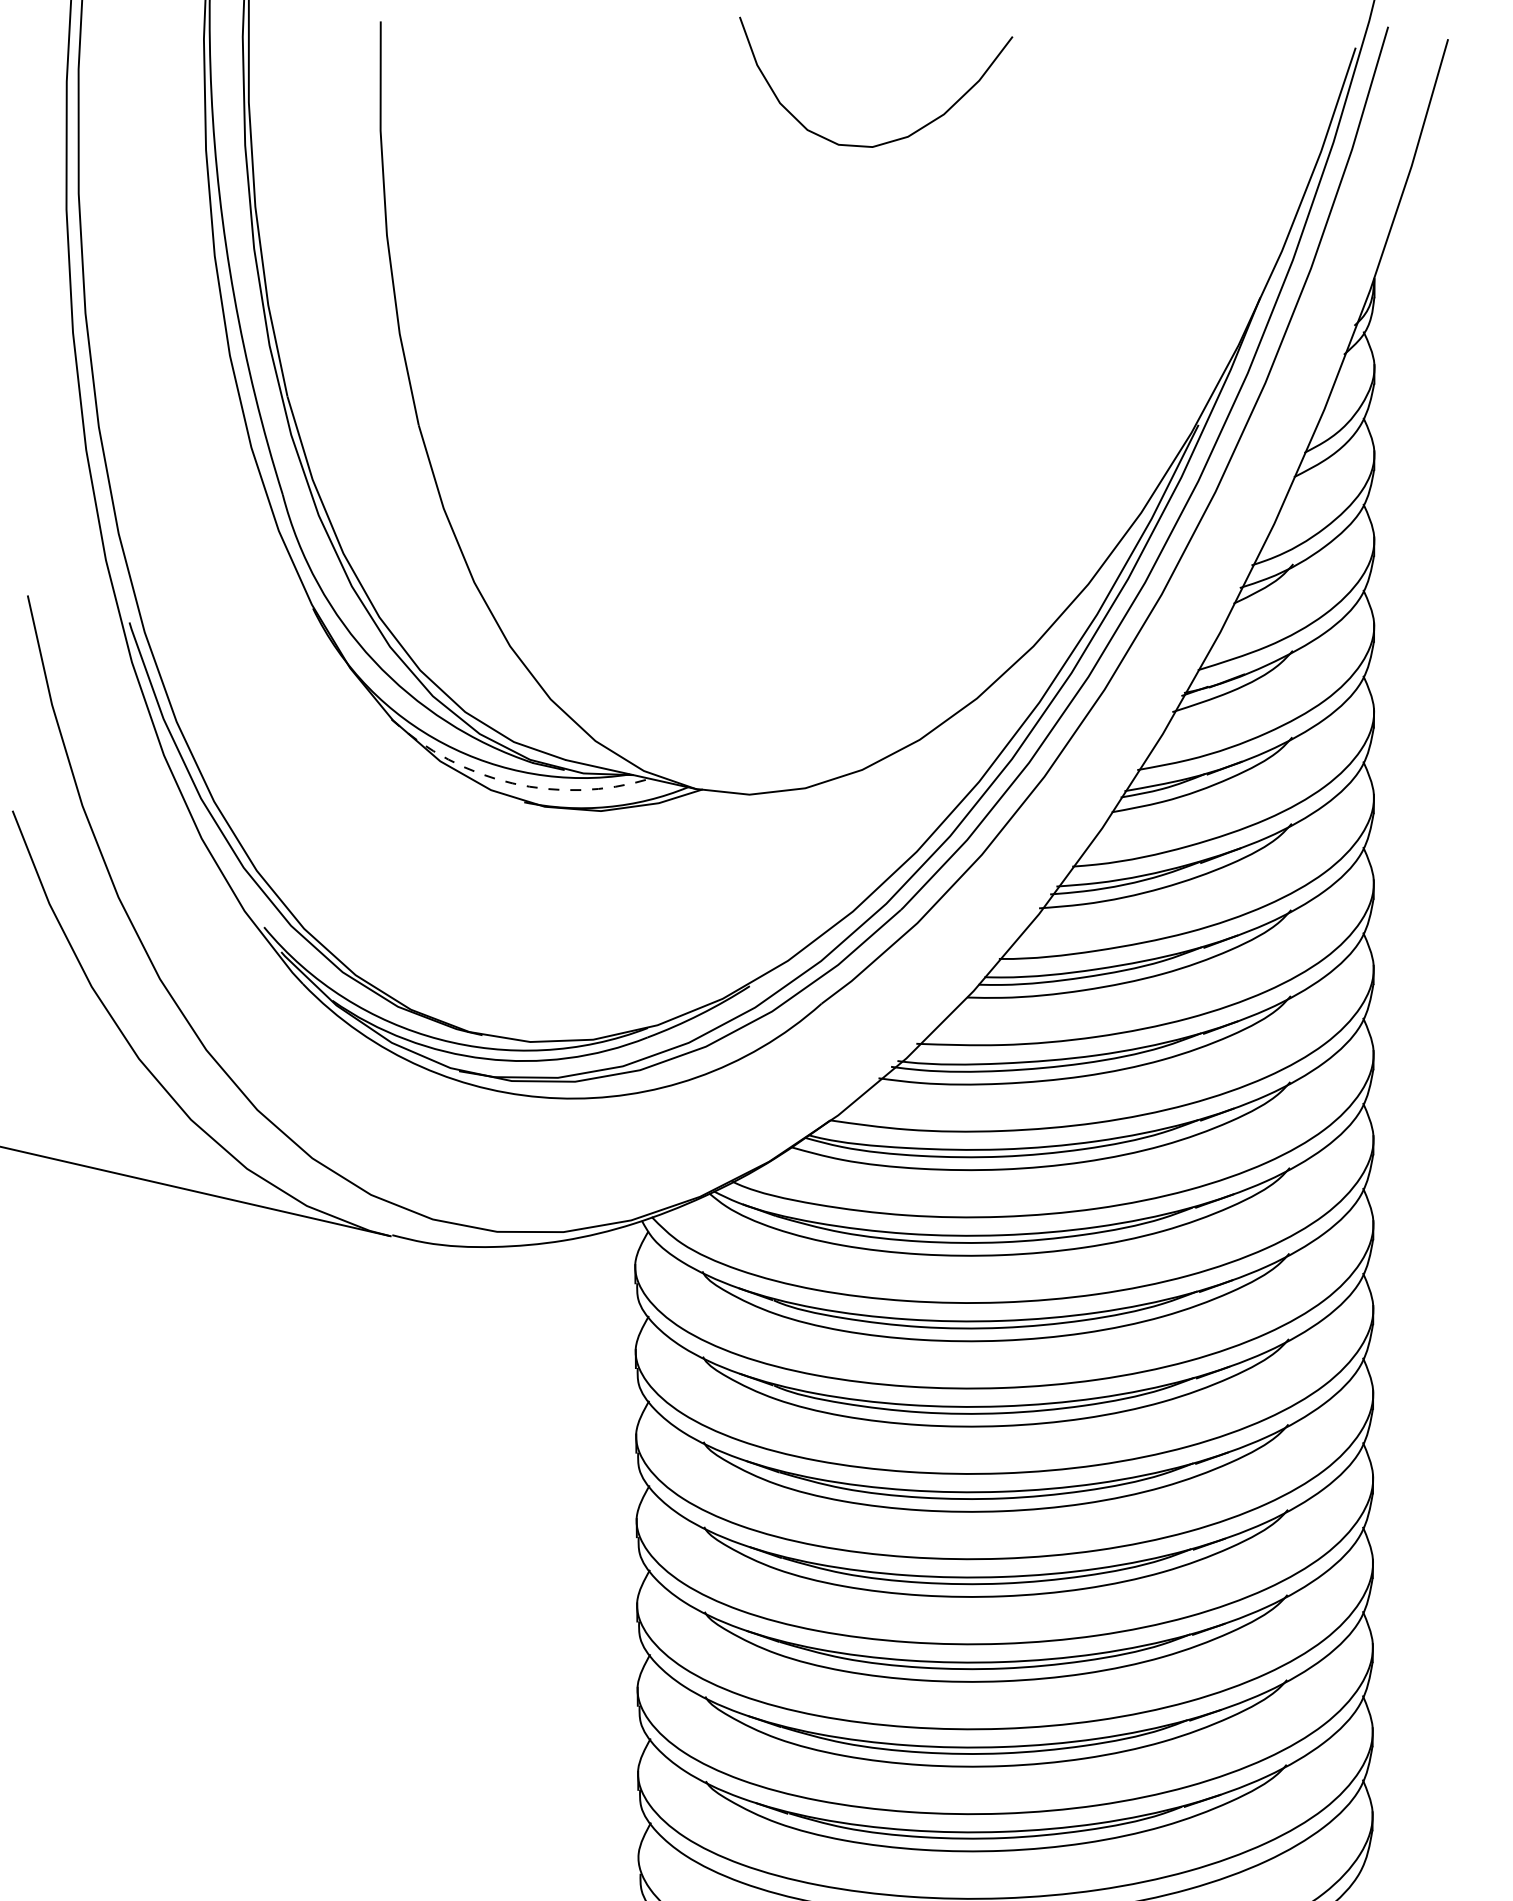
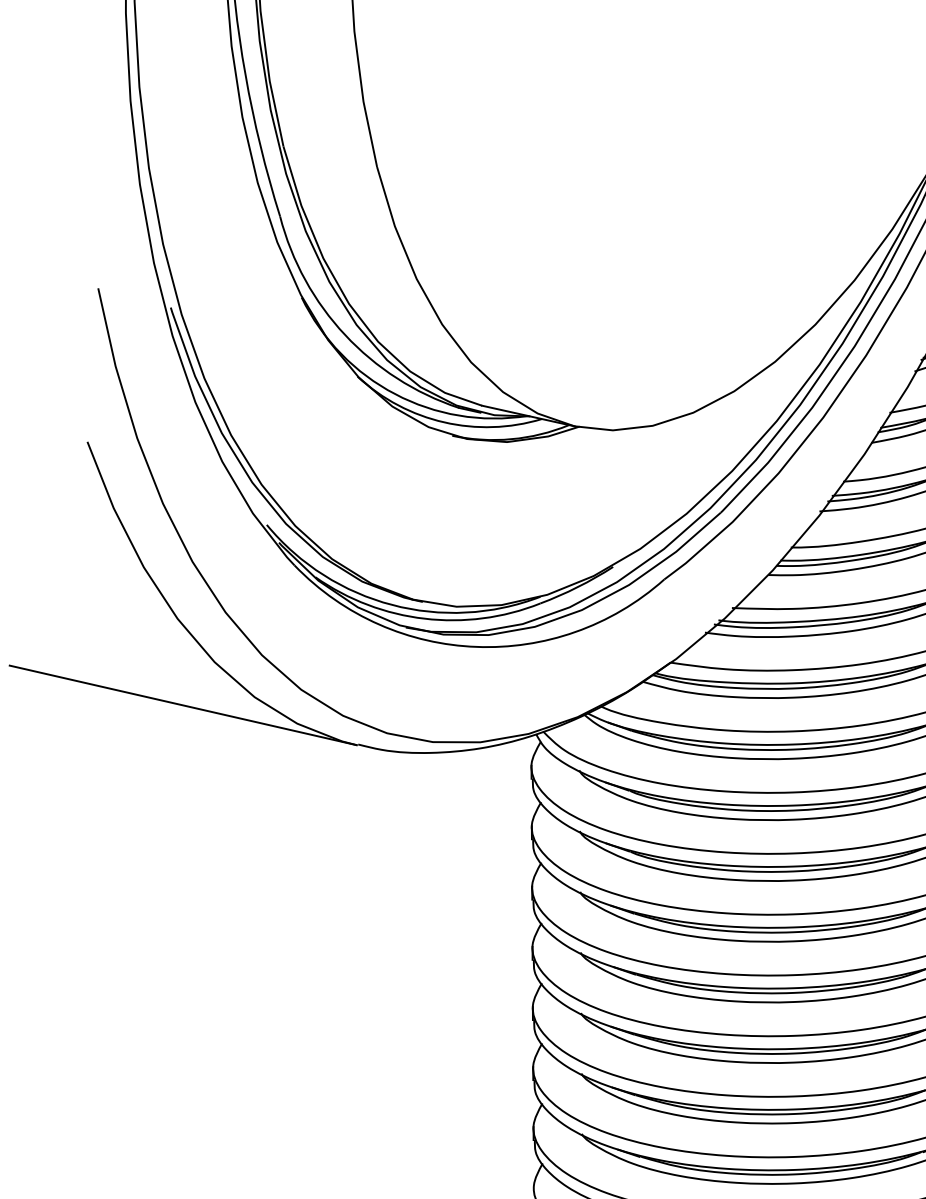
arc: (512, 783) -> (443, 422), dashed -> solid

